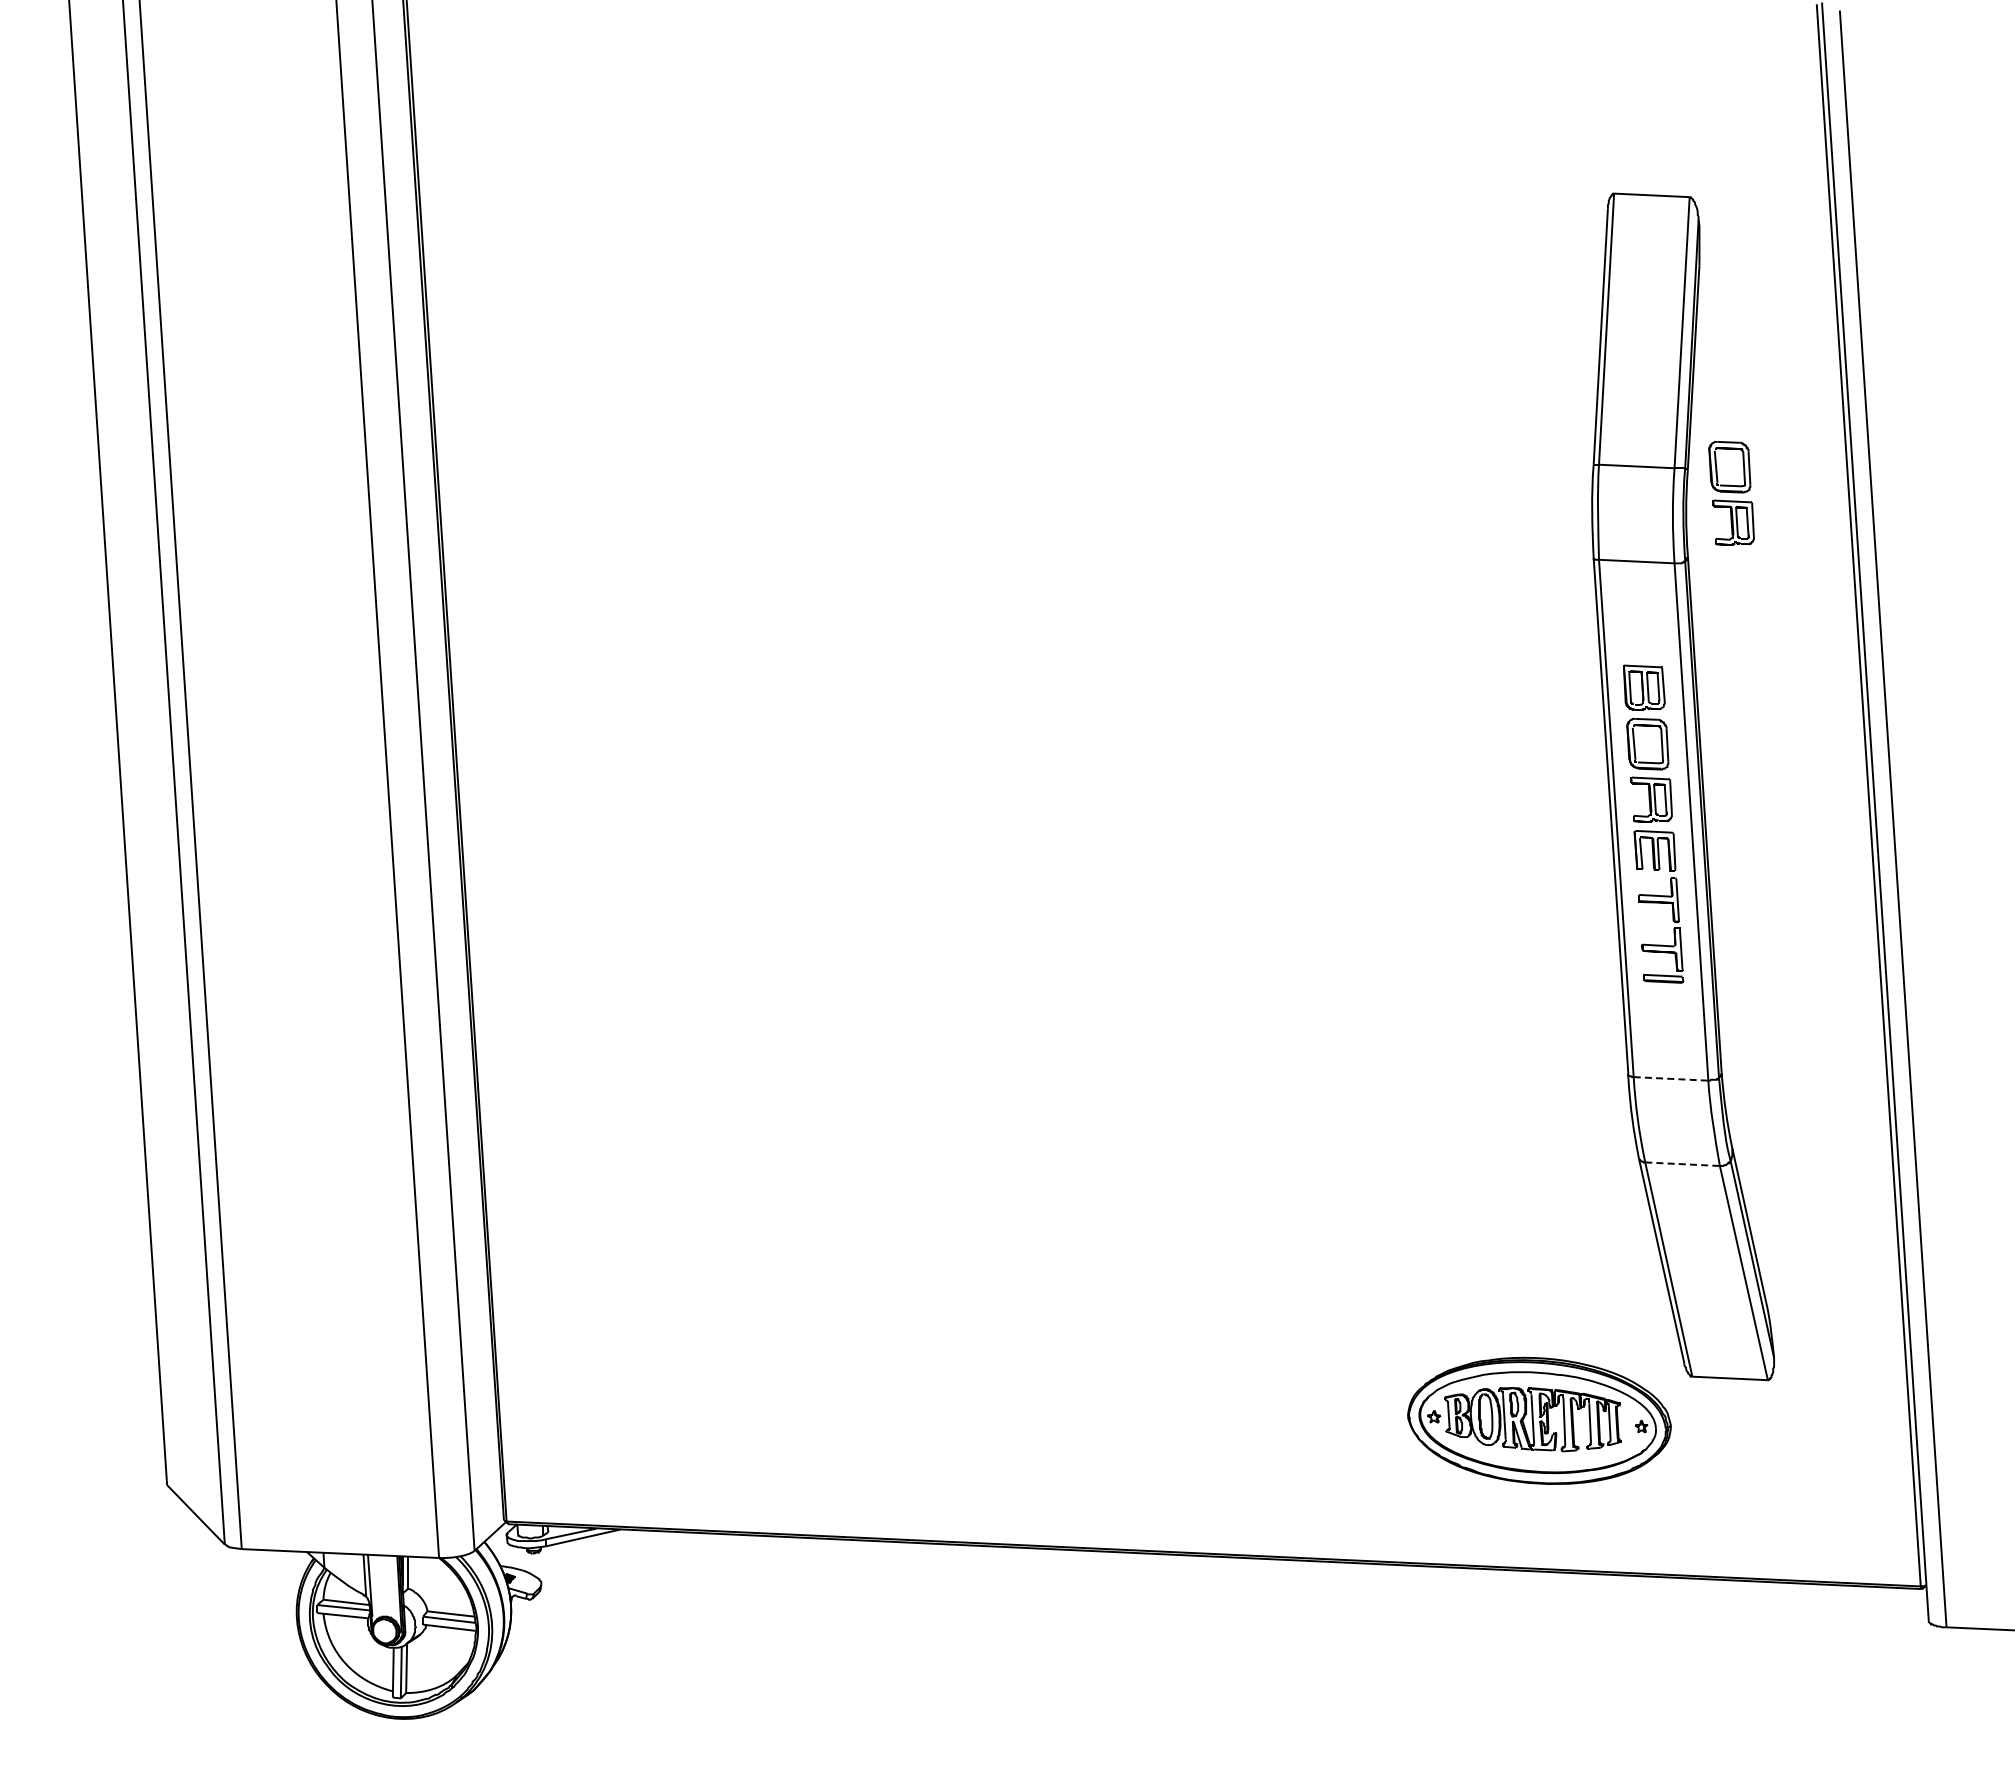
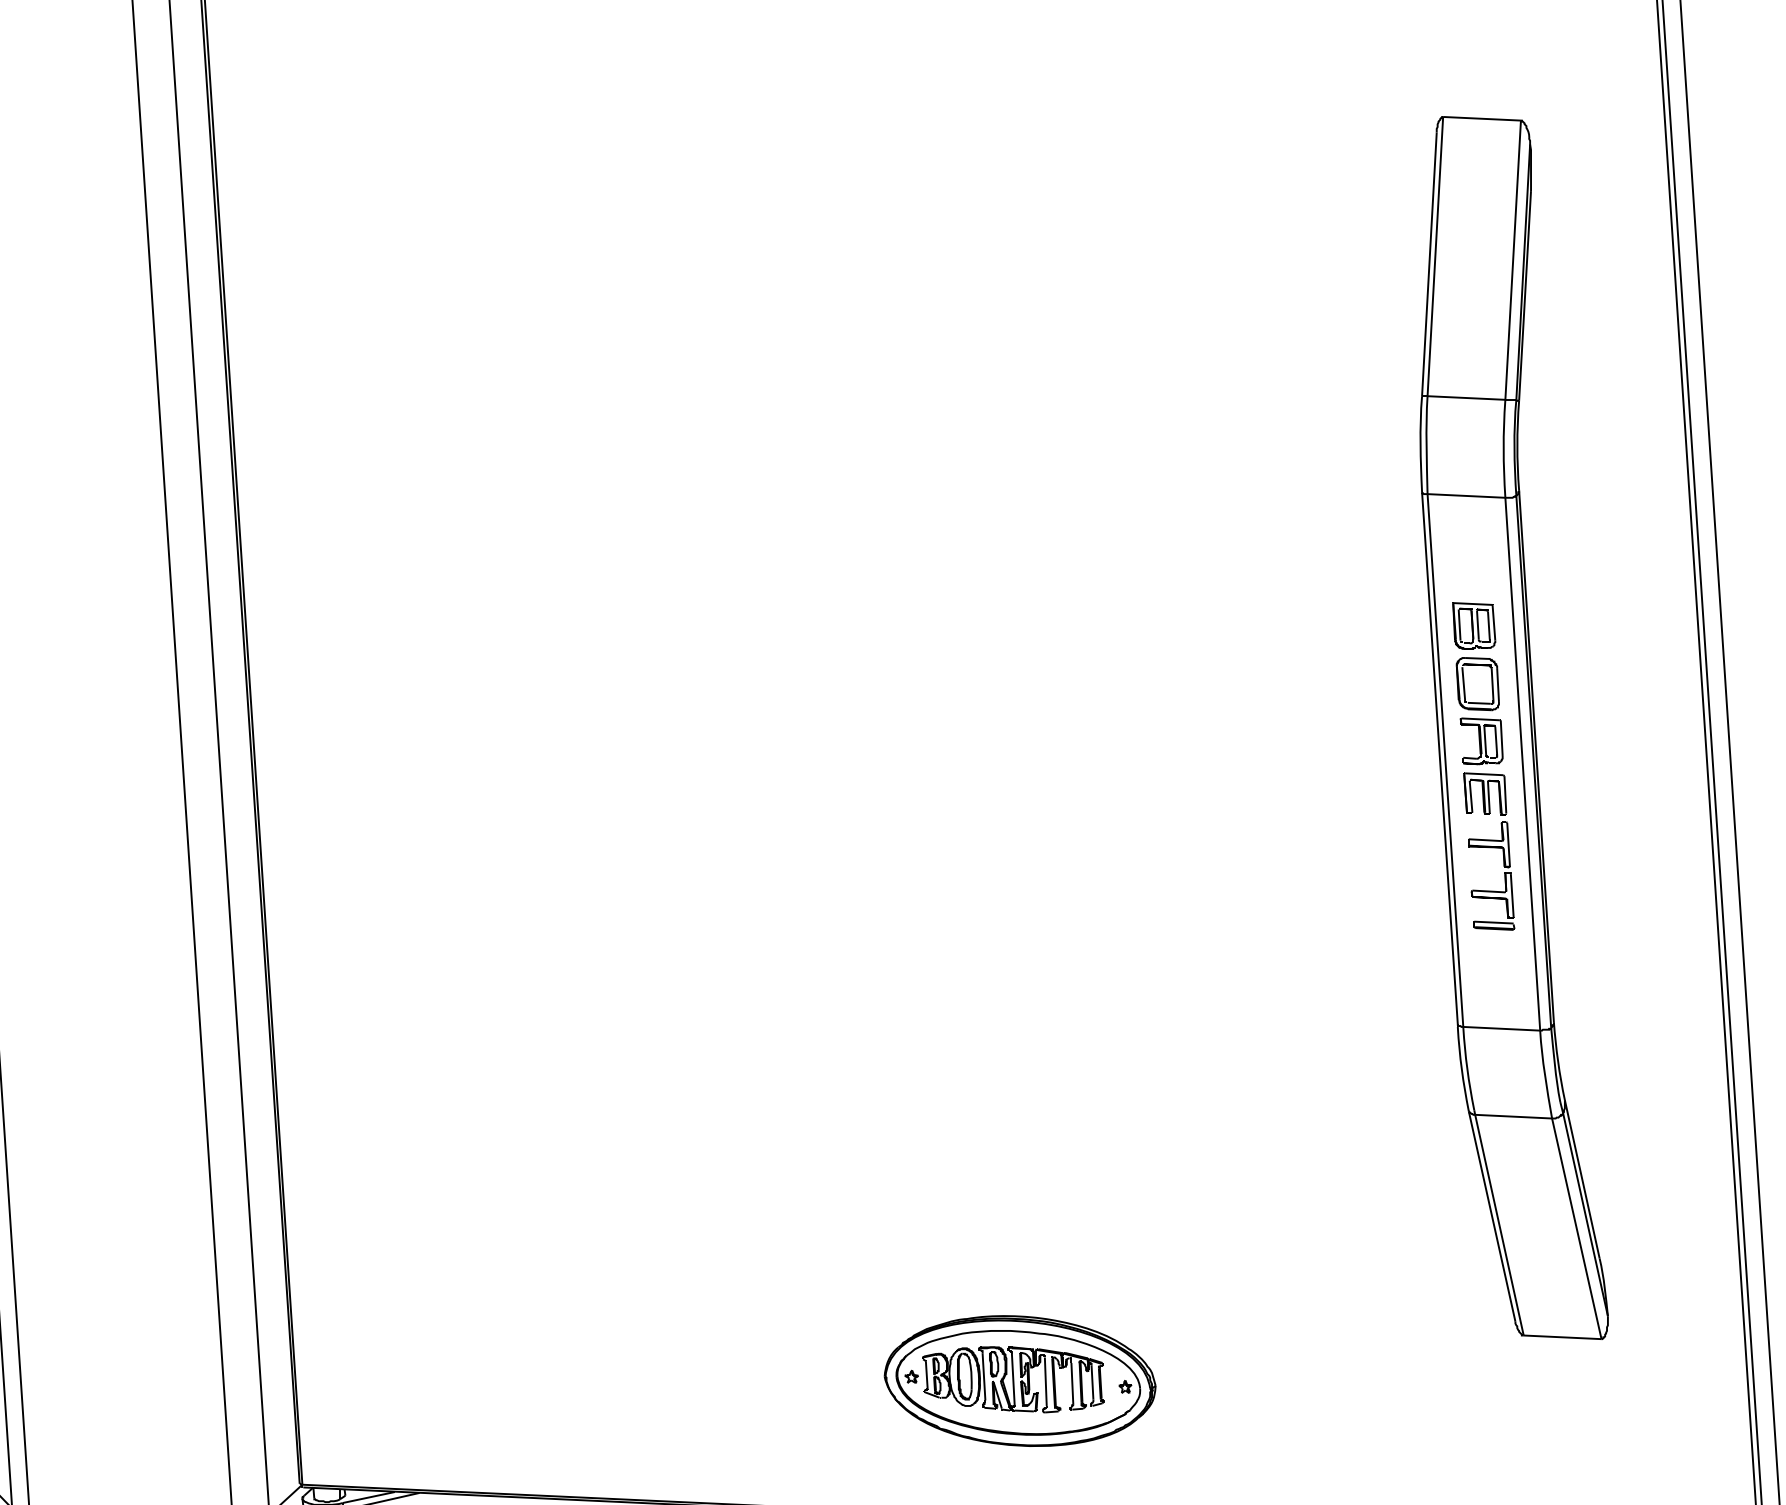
part: (1731, 493) -> (1564, 425), removed
line: (1671, 1078) -> (1502, 1028), dashed -> solid
line: (1683, 1164) -> (1514, 1116), dashed -> solid
part: (1539, 1420) -> (1020, 1380), moved

